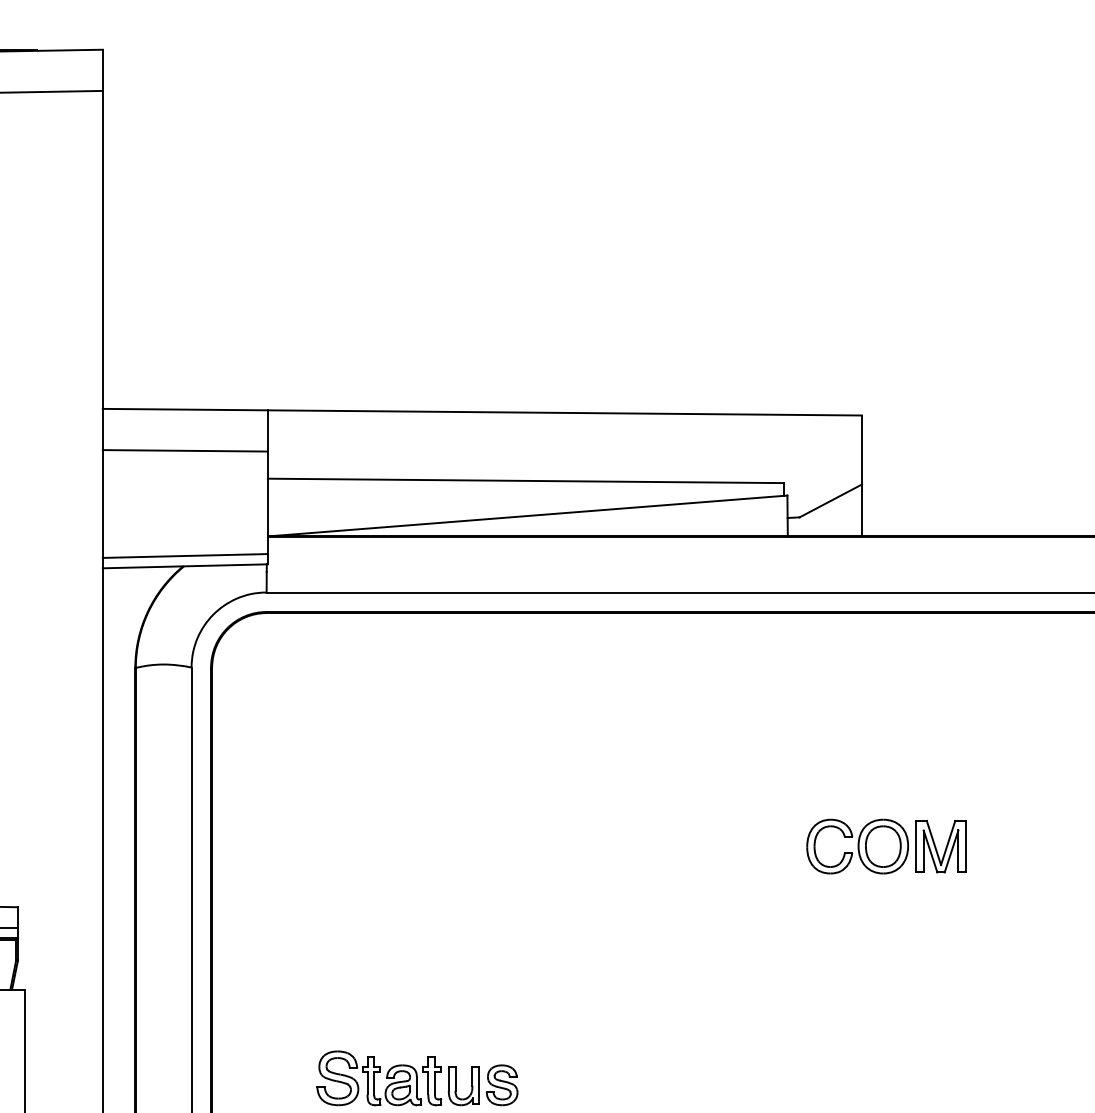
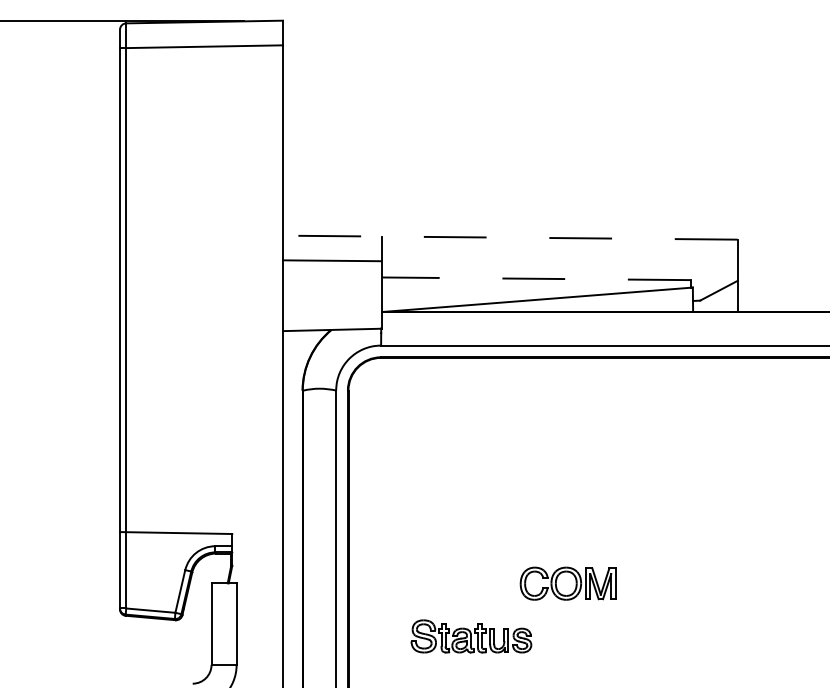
line: (481, 411) -> (509, 237), solid -> dashed
line: (524, 480) -> (535, 278), solid -> dashed
line: (185, 555) -> (332, 323), removed
part: (885, 846) -> (567, 583), moved

